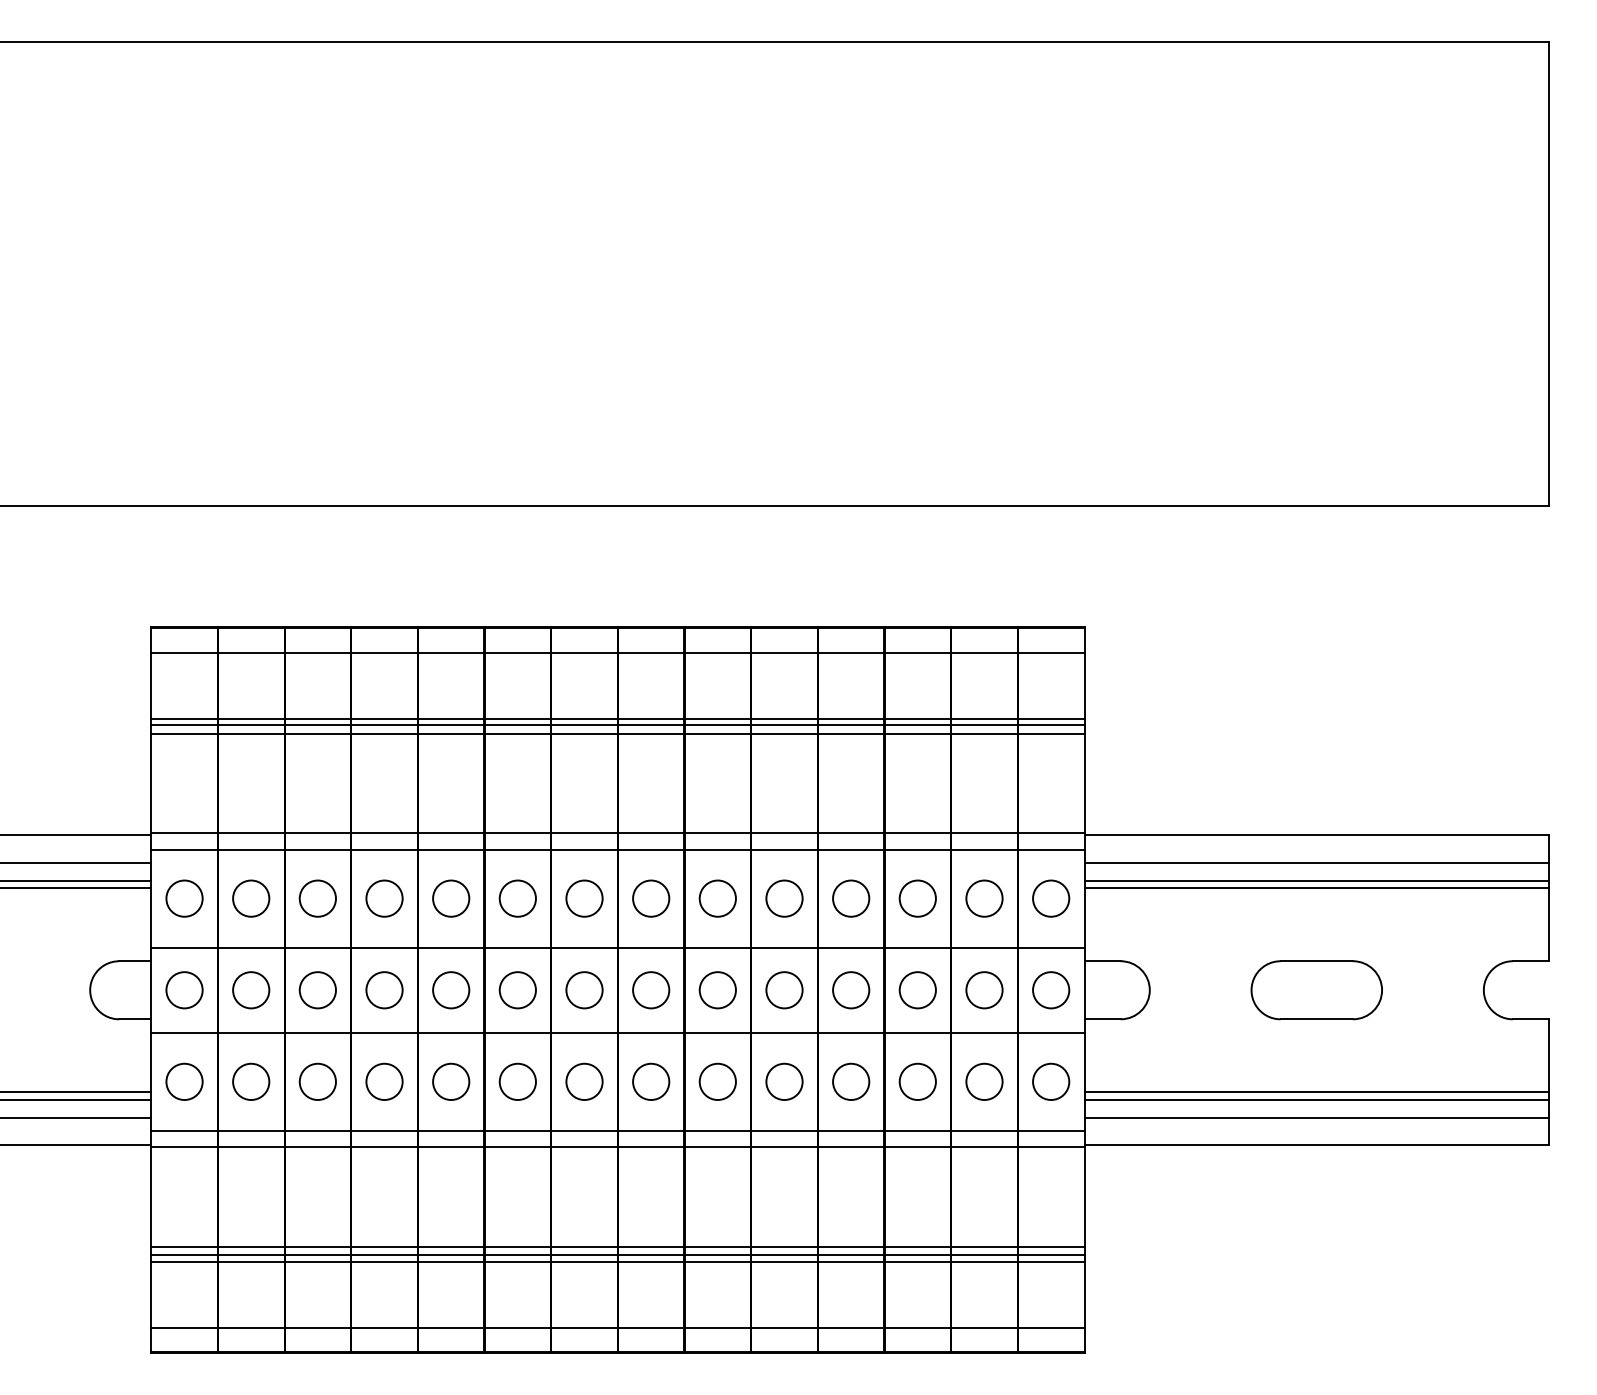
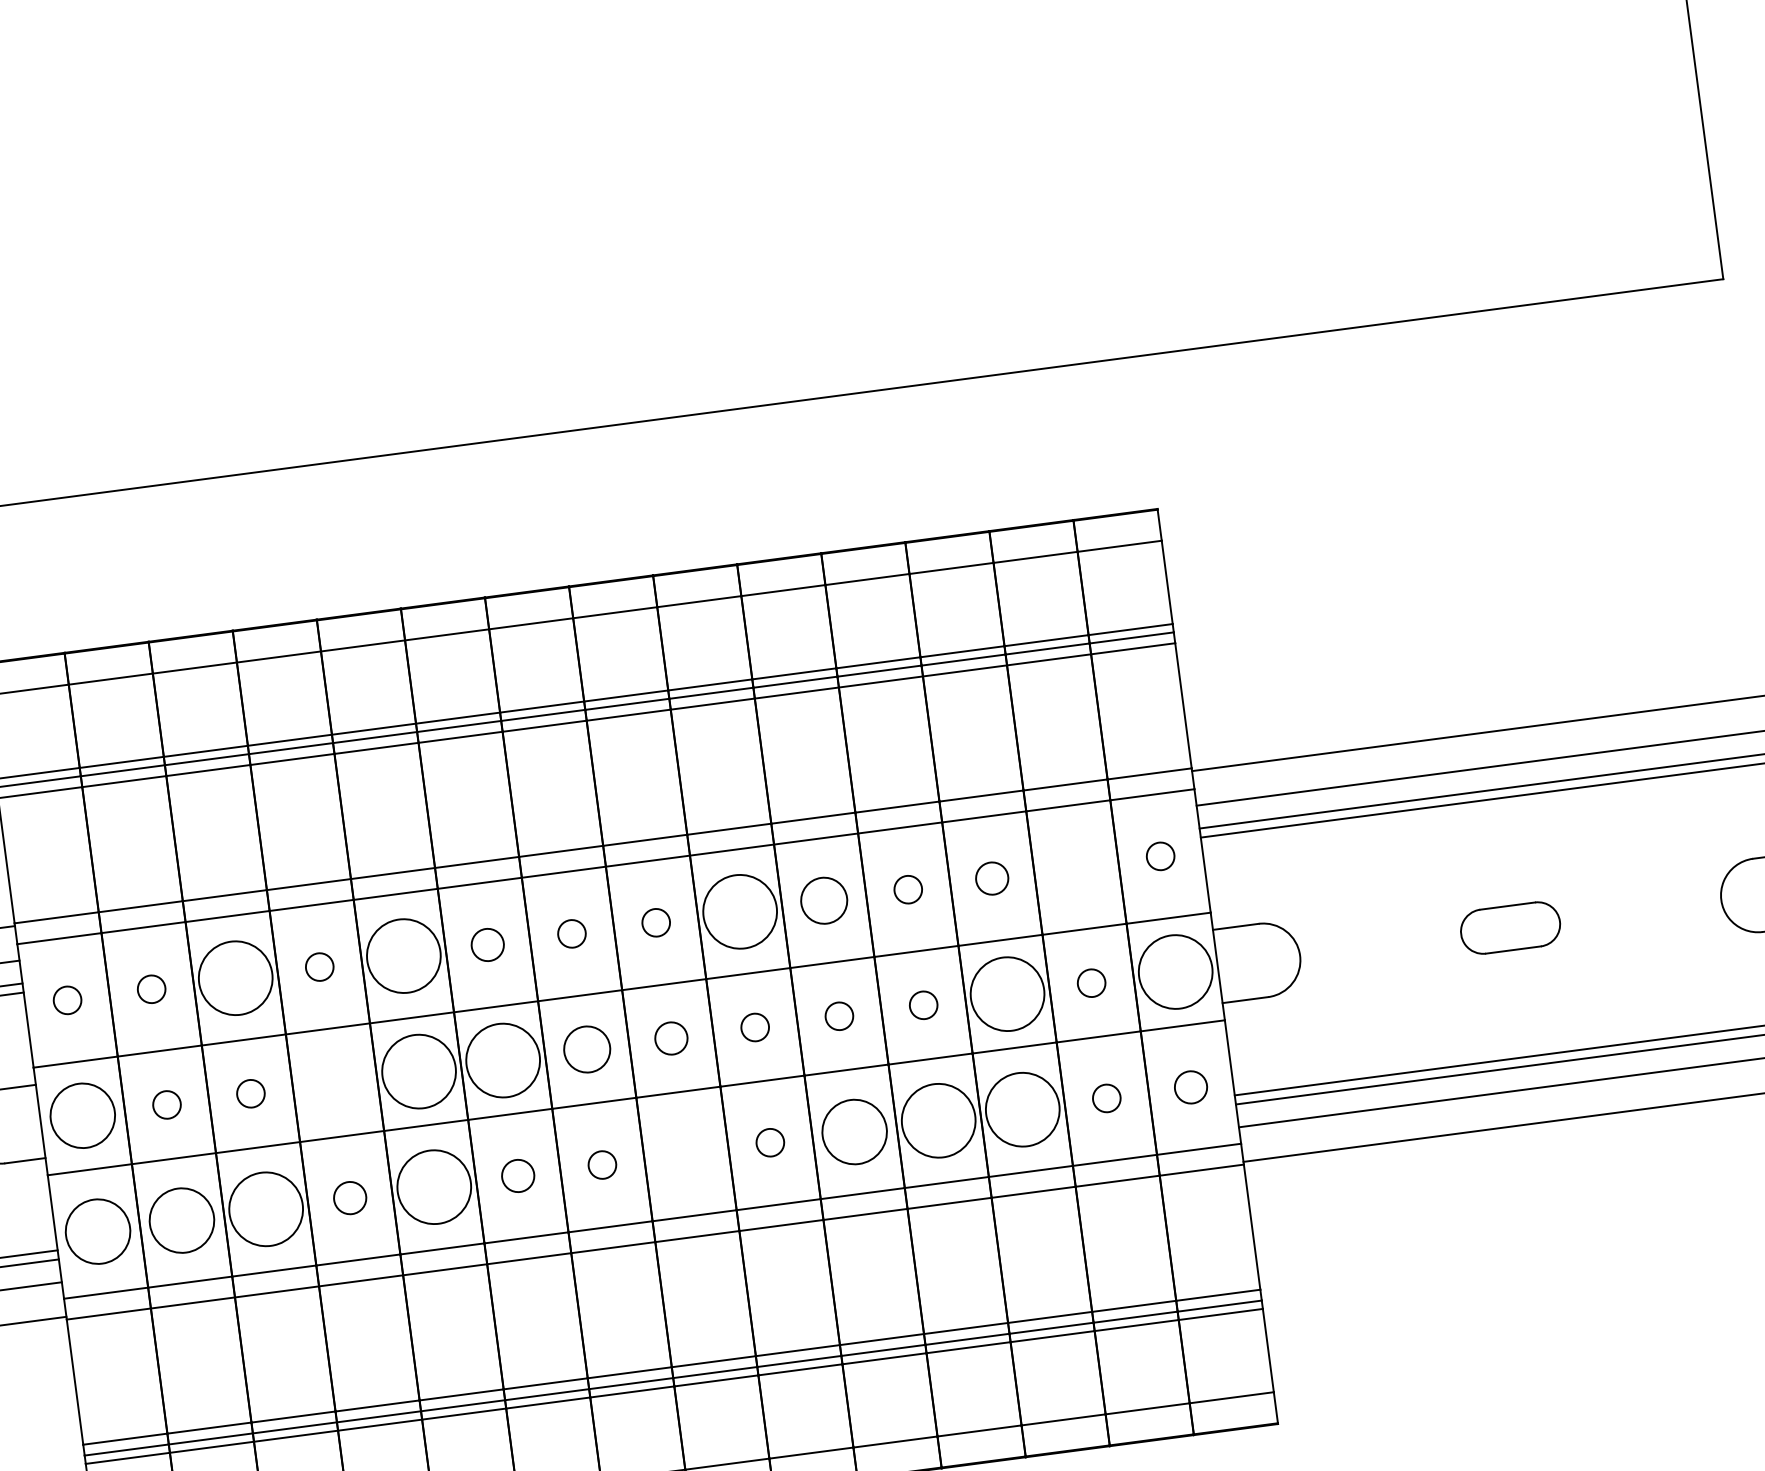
circle: (184, 898) -> (67, 1000), size x0.6
circle: (251, 898) -> (151, 989), size x0.6
circle: (317, 898) -> (235, 978), size x1.6
circle: (384, 898) -> (319, 966), size x0.6
circle: (451, 898) -> (404, 955), size x1.6
circle: (517, 898) -> (487, 944), size x0.7
circle: (584, 898) -> (571, 933), size x0.6
circle: (651, 898) -> (656, 922), size x0.6
circle: (717, 898) -> (739, 911), size x1.6
circle: (851, 898) -> (908, 889), size x0.6
circle: (917, 898) -> (991, 878), size x0.7
circle: (984, 898) -> (1076, 867), removed
circle: (1051, 898) -> (1160, 856), size x0.6
circle: (184, 990) -> (82, 1116), size x1.4
circle: (251, 990) -> (167, 1105), size x0.6
circle: (317, 990) -> (250, 1094), size x0.6
circle: (384, 990) -> (335, 1083), removed
circle: (451, 990) -> (419, 1071), size x1.6
circle: (517, 990) -> (502, 1060), size x1.6
circle: (651, 990) -> (671, 1038), size x0.7
circle: (717, 990) -> (754, 1027), size x0.6
circle: (784, 990) -> (839, 1016), size x0.6
circle: (851, 990) -> (923, 1005), size x0.6
circle: (917, 990) -> (1007, 994), size x1.6
circle: (984, 990) -> (1091, 983), size x0.6
circle: (1051, 990) -> (1176, 972), size x1.6
part: (1316, 990) -> (1510, 928), size x0.6
circle: (184, 1081) -> (97, 1230), size x1.4
circle: (251, 1081) -> (182, 1219), size x1.4
circle: (317, 1081) -> (265, 1208), size x1.6
circle: (384, 1081) -> (350, 1197), size x0.7
circle: (451, 1081) -> (434, 1186), size x1.6
circle: (517, 1081) -> (517, 1175), size x0.7
circle: (584, 1081) -> (602, 1164), size x0.6
circle: (651, 1081) -> (686, 1153), removed
circle: (717, 1081) -> (770, 1142), size x0.6
circle: (784, 1081) -> (854, 1131), size x1.4
circle: (851, 1081) -> (939, 1120), size x1.6
circle: (917, 1081) -> (1022, 1109), size x1.6
circle: (984, 1081) -> (1106, 1098), size x0.6
circle: (1051, 1081) -> (1191, 1087), size x0.7

